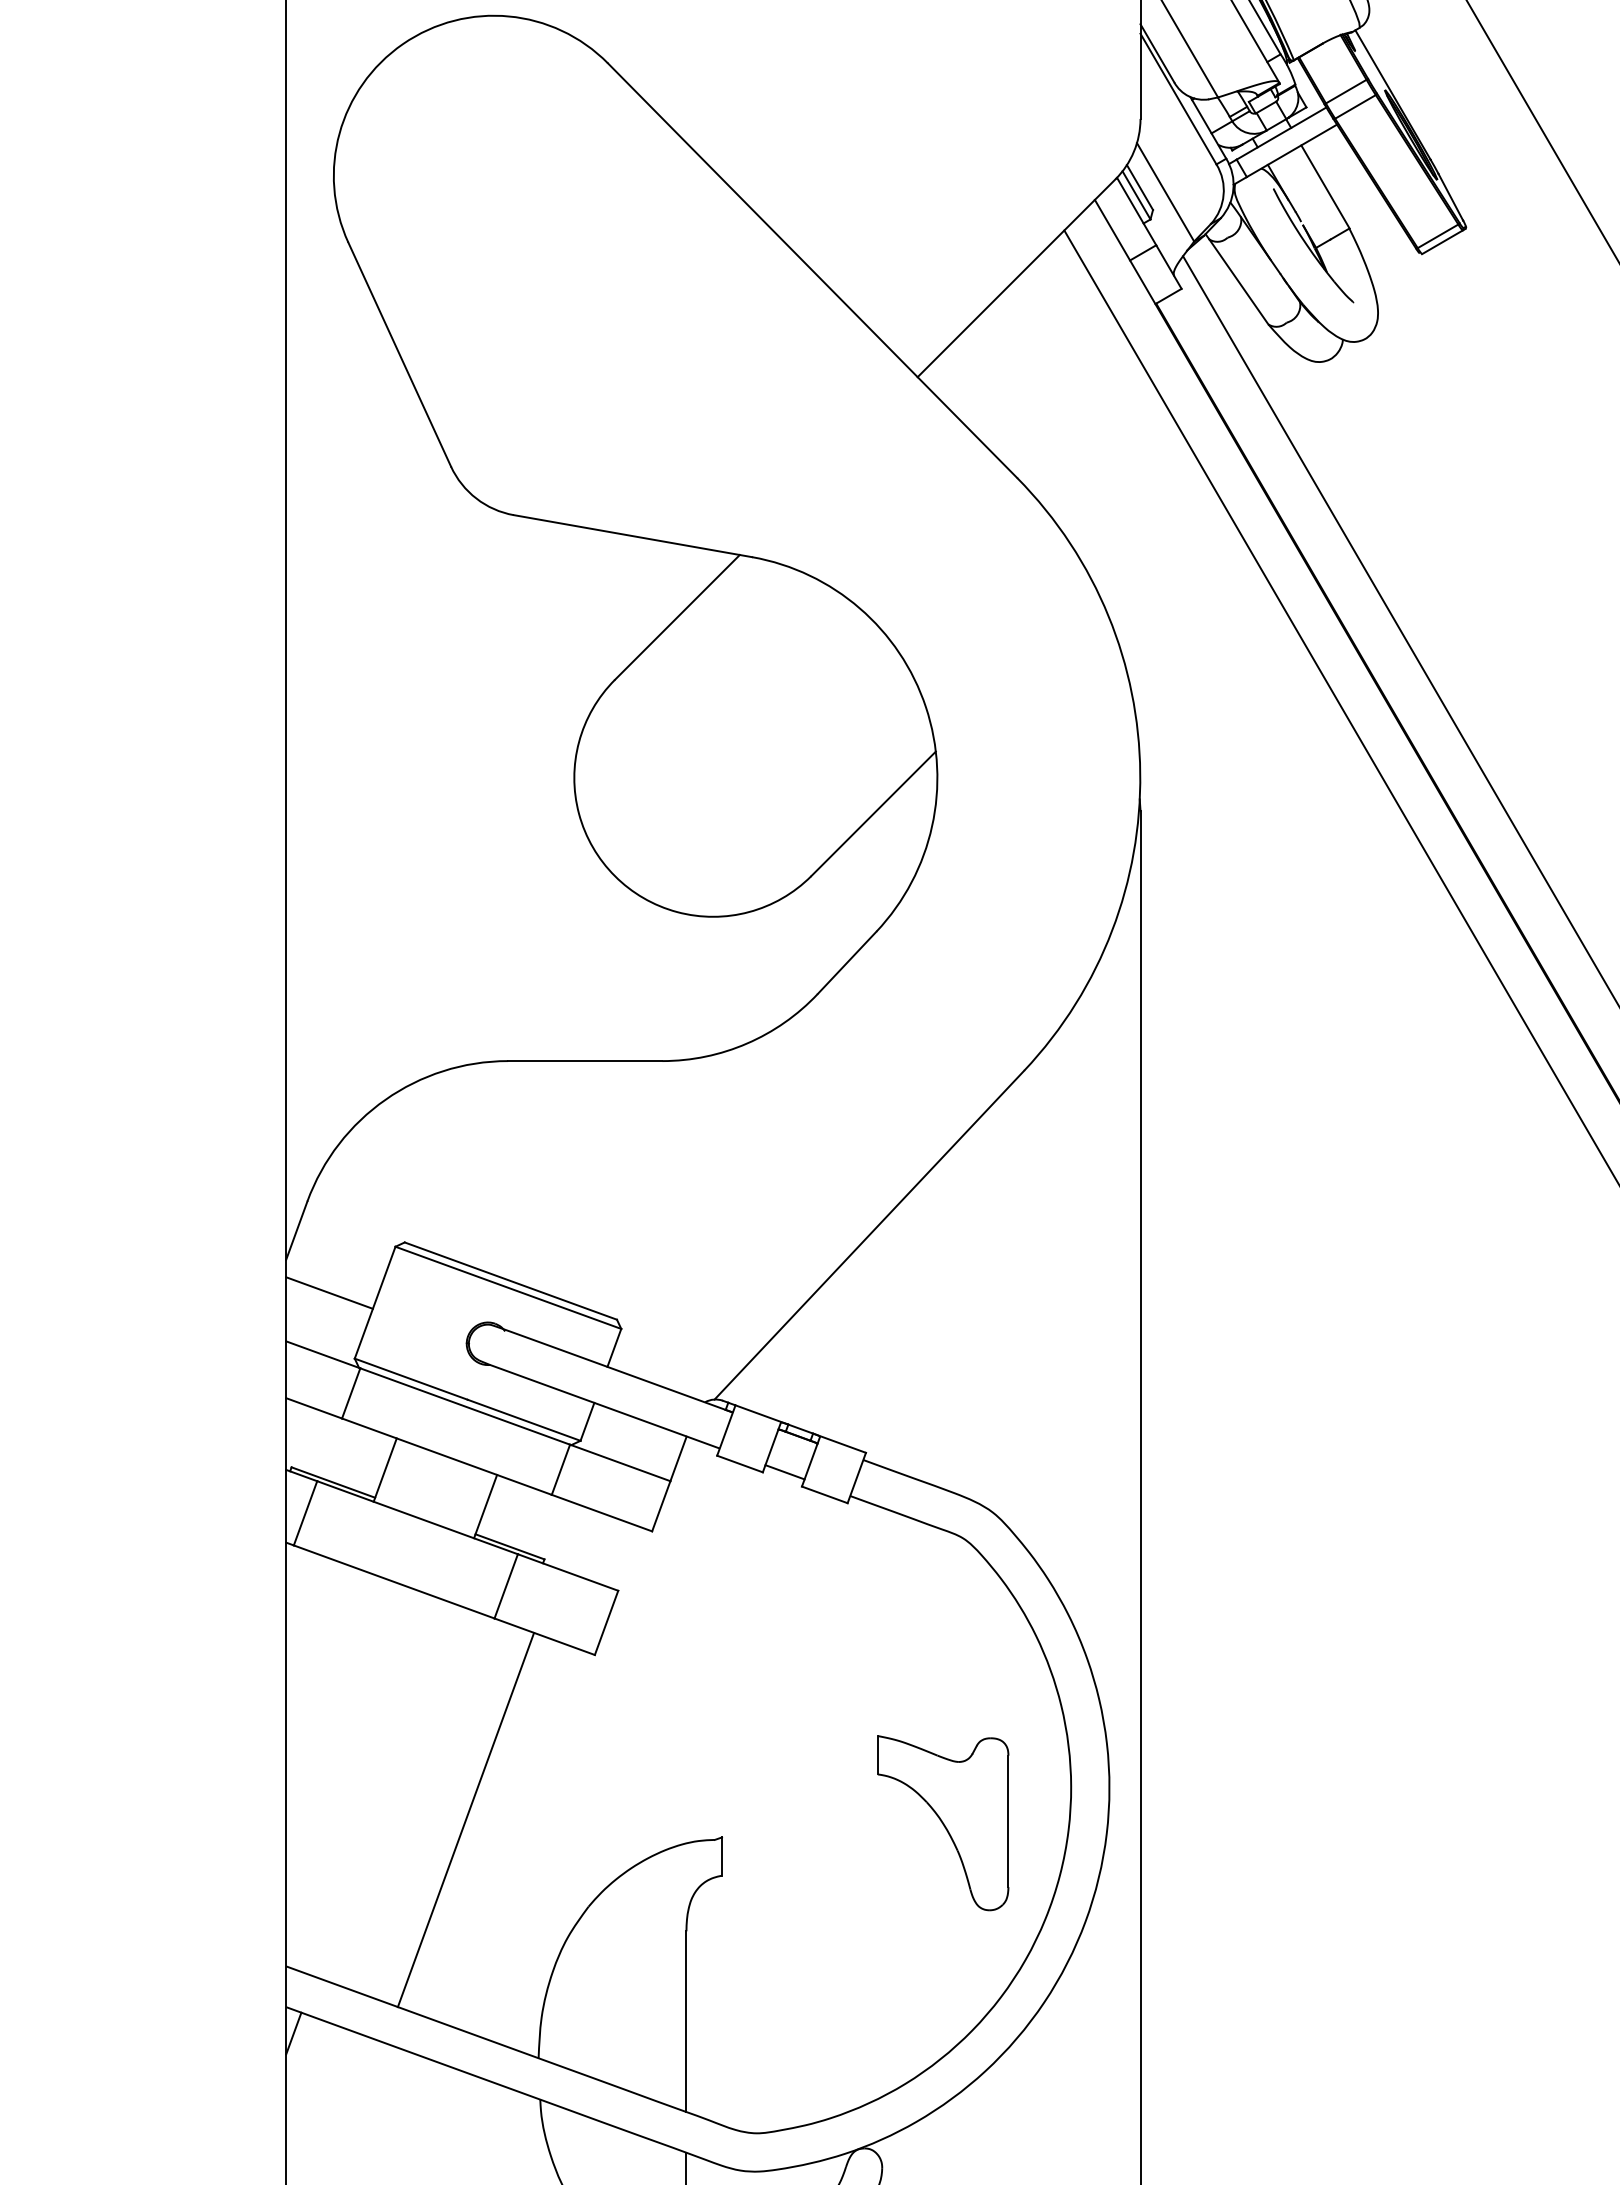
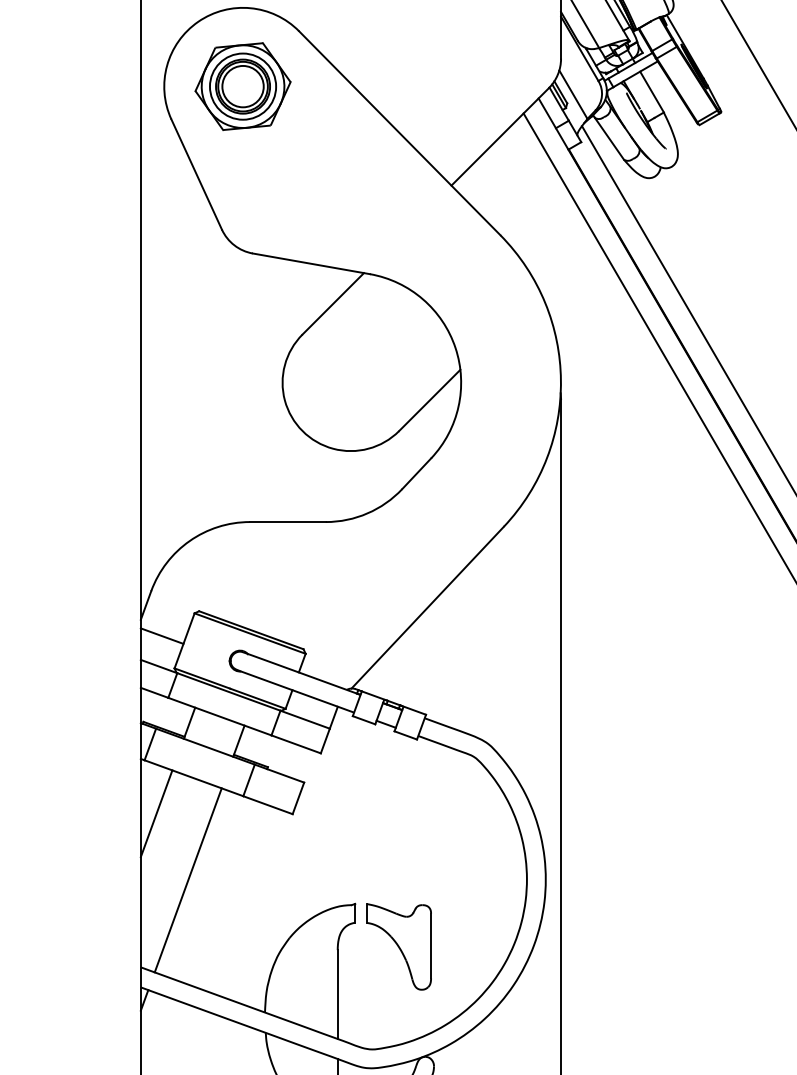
part: (492, 175) -> (242, 86), added
line: (318, 1653) -> (156, 813), added
line: (464, 1820) -> (187, 880), moved
part: (942, 1822) -> (398, 946), moved

